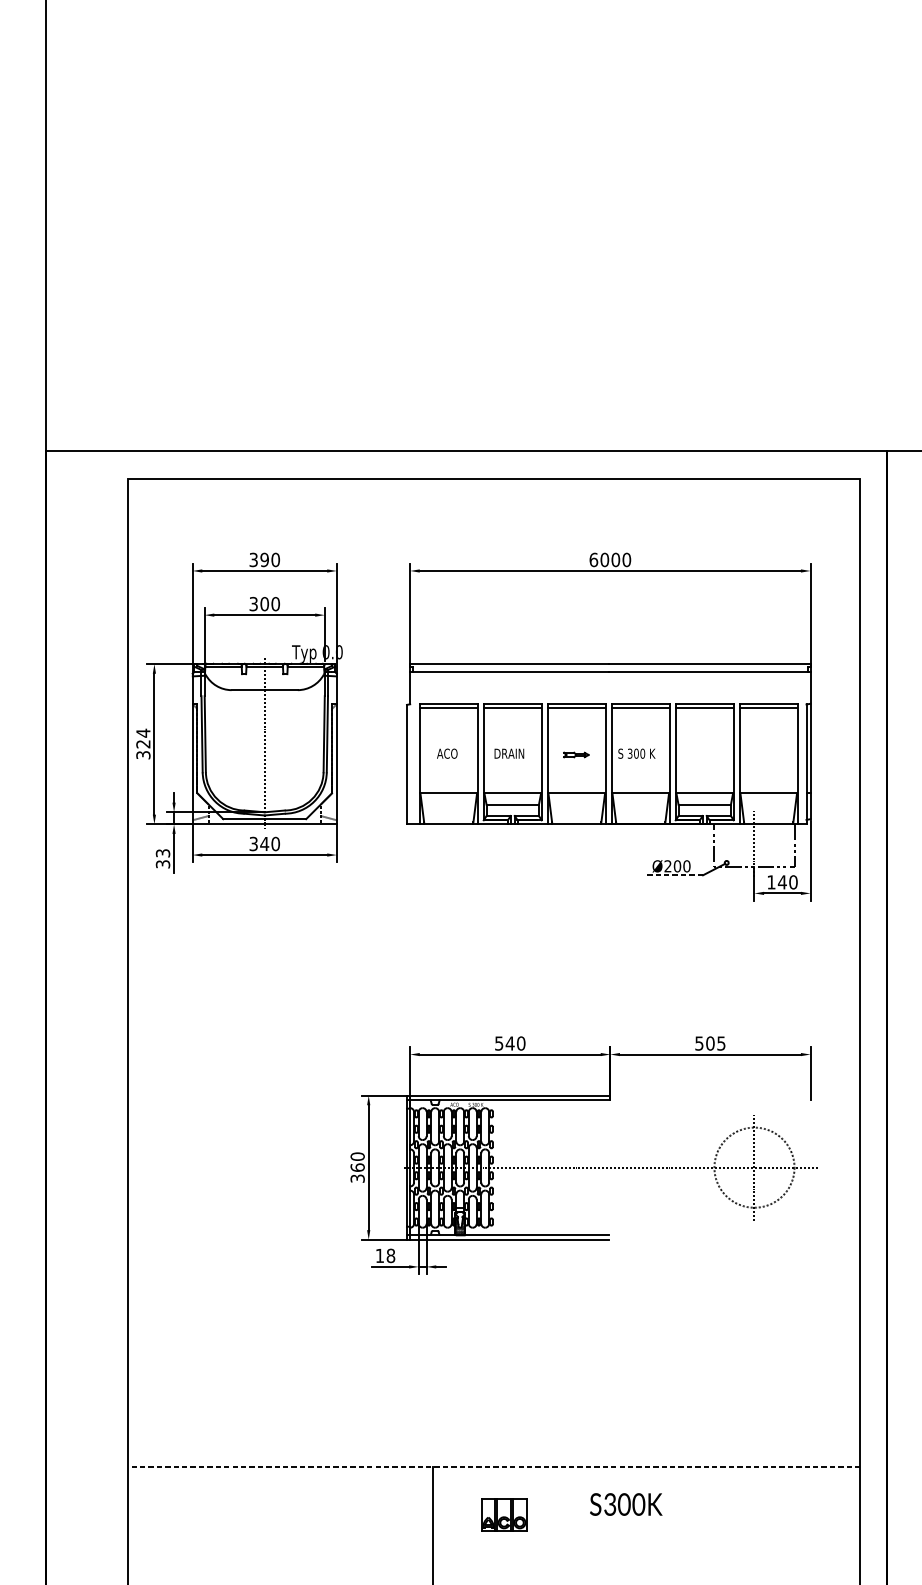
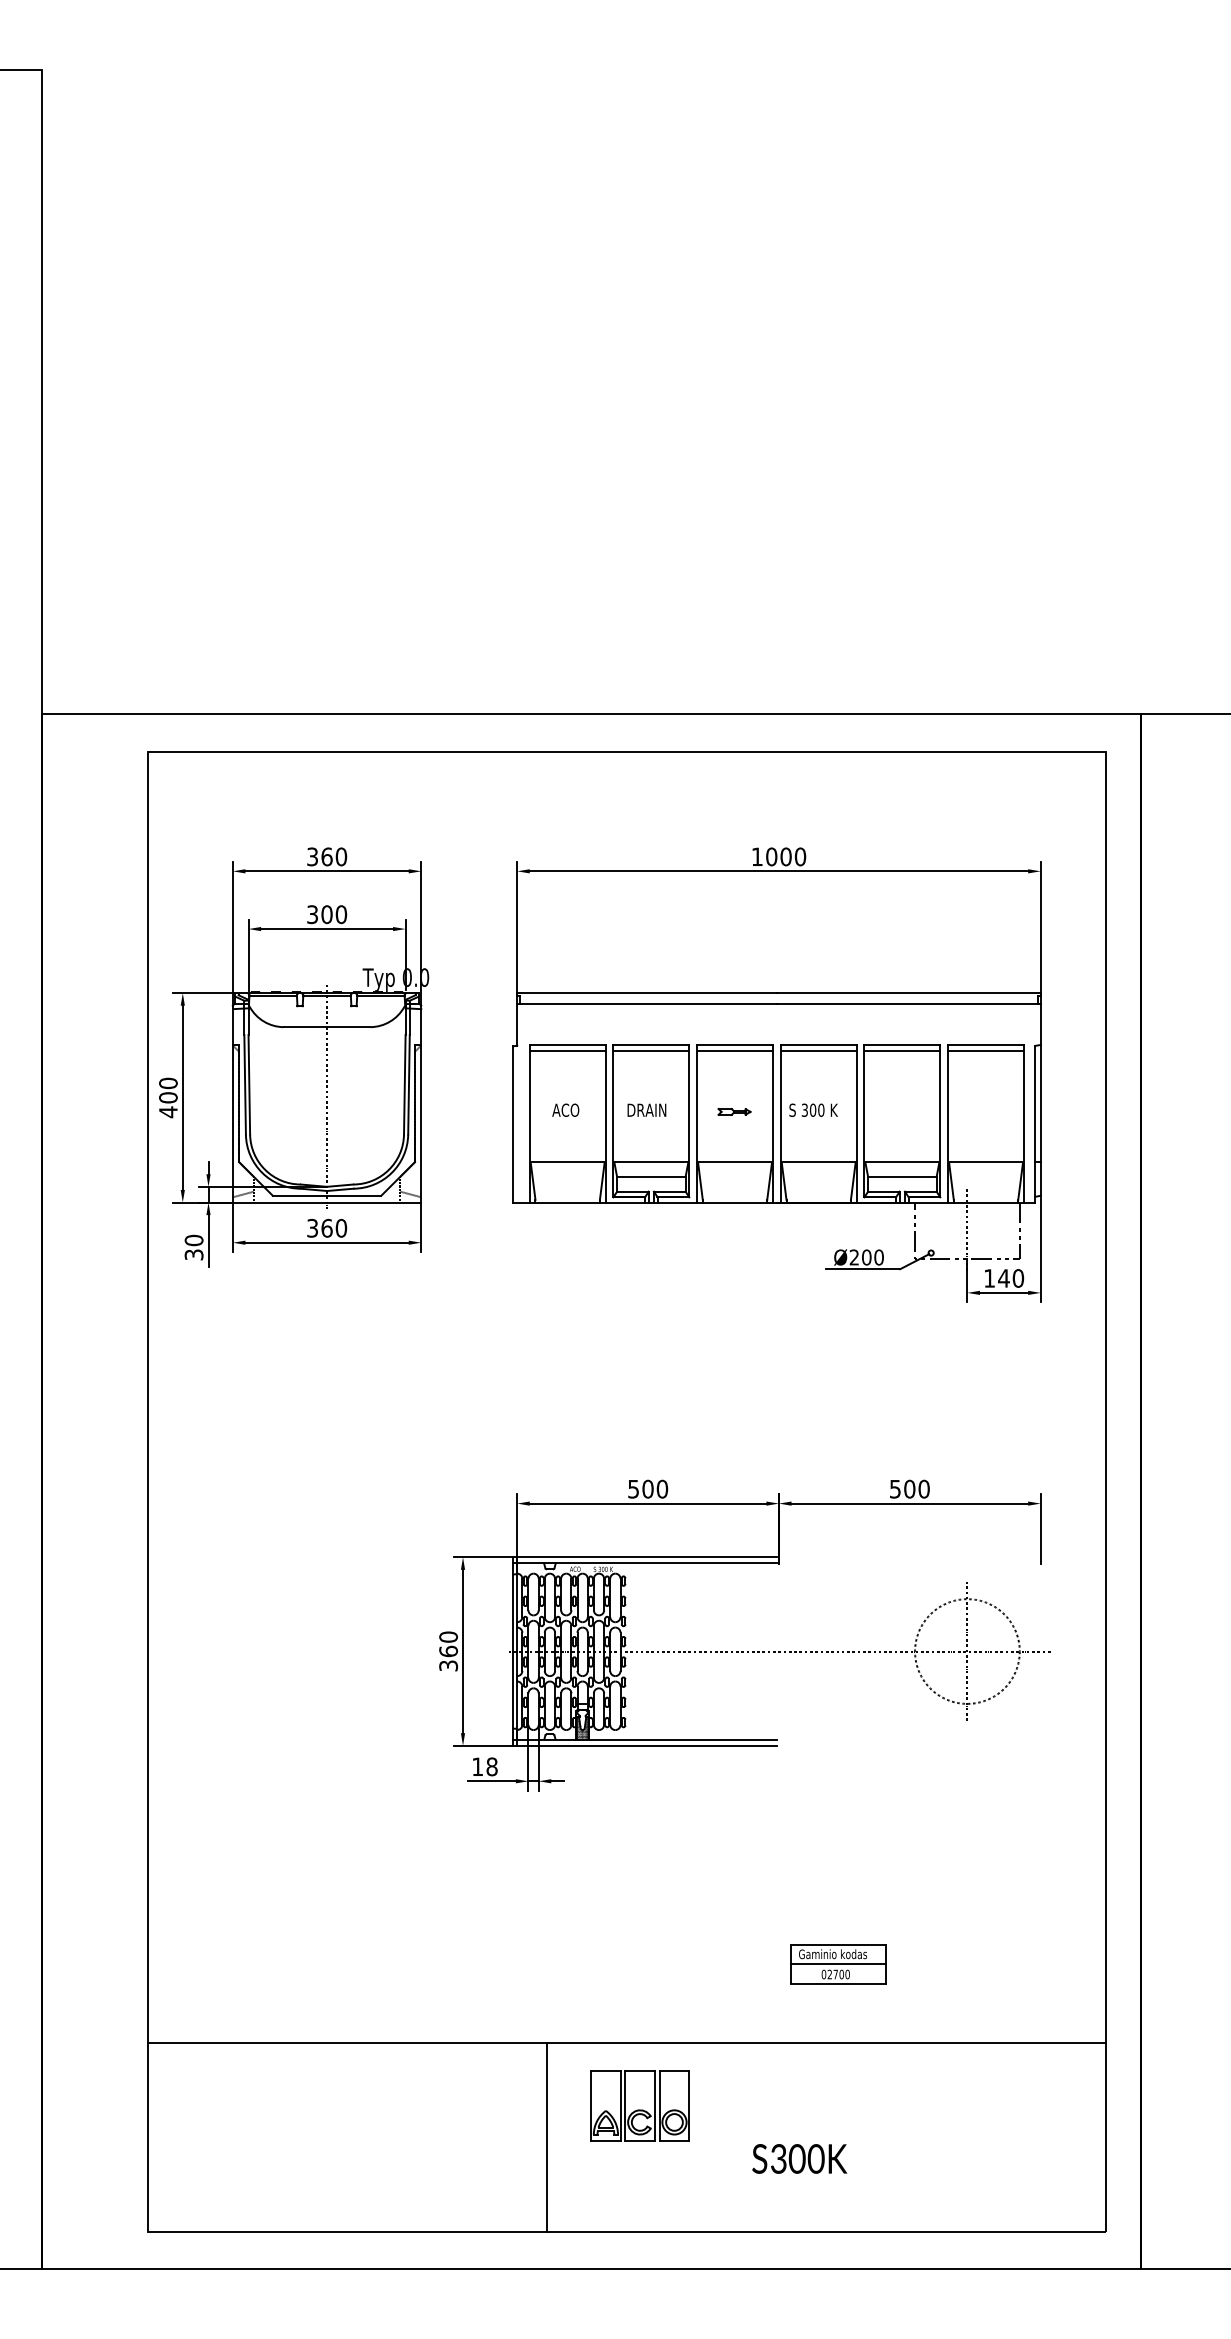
text: (264, 559) -> (326, 856), 390 -> 360
text: (593, 559) -> (757, 856), 6000 -> 1000
text: (143, 743) -> (168, 1097), 324 -> 400
text: (264, 843) -> (326, 1227), 340 -> 360
text: (162, 853) -> (193, 1240), 33 -> 30
line: (674, 875) -> (862, 1269), dashed -> solid
text: (509, 1043) -> (647, 1488), 540 -> 500
text: (720, 1043) -> (923, 1488), 505 -> 500
part: (655, 1407) -> (838, 1964), added
line: (493, 1466) -> (626, 2042), dashed -> solid
text: (626, 1504) -> (799, 2158), moved
part: (503, 1514) -> (639, 2105), size x1.67

